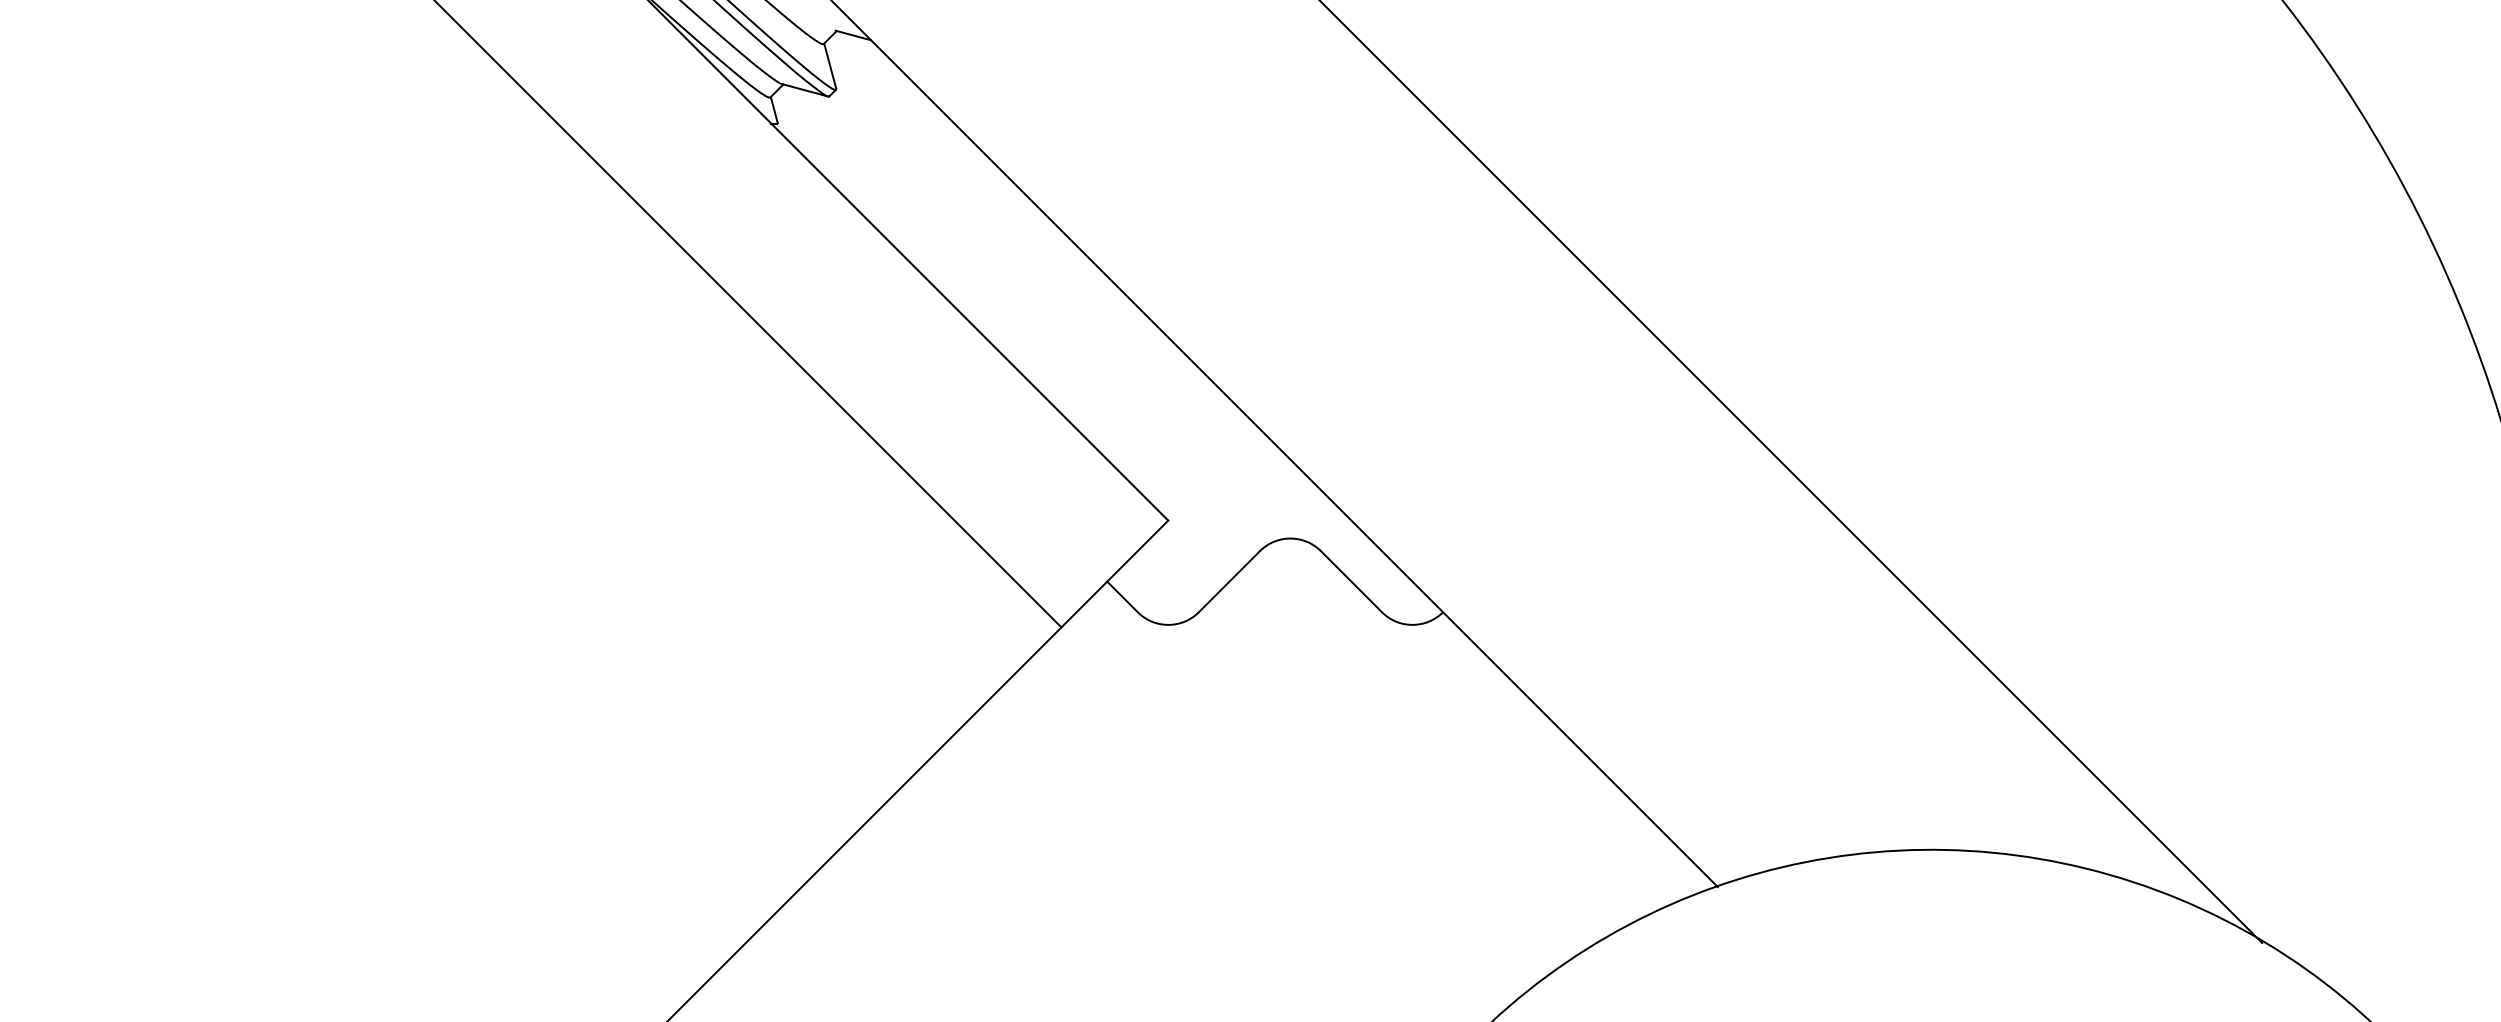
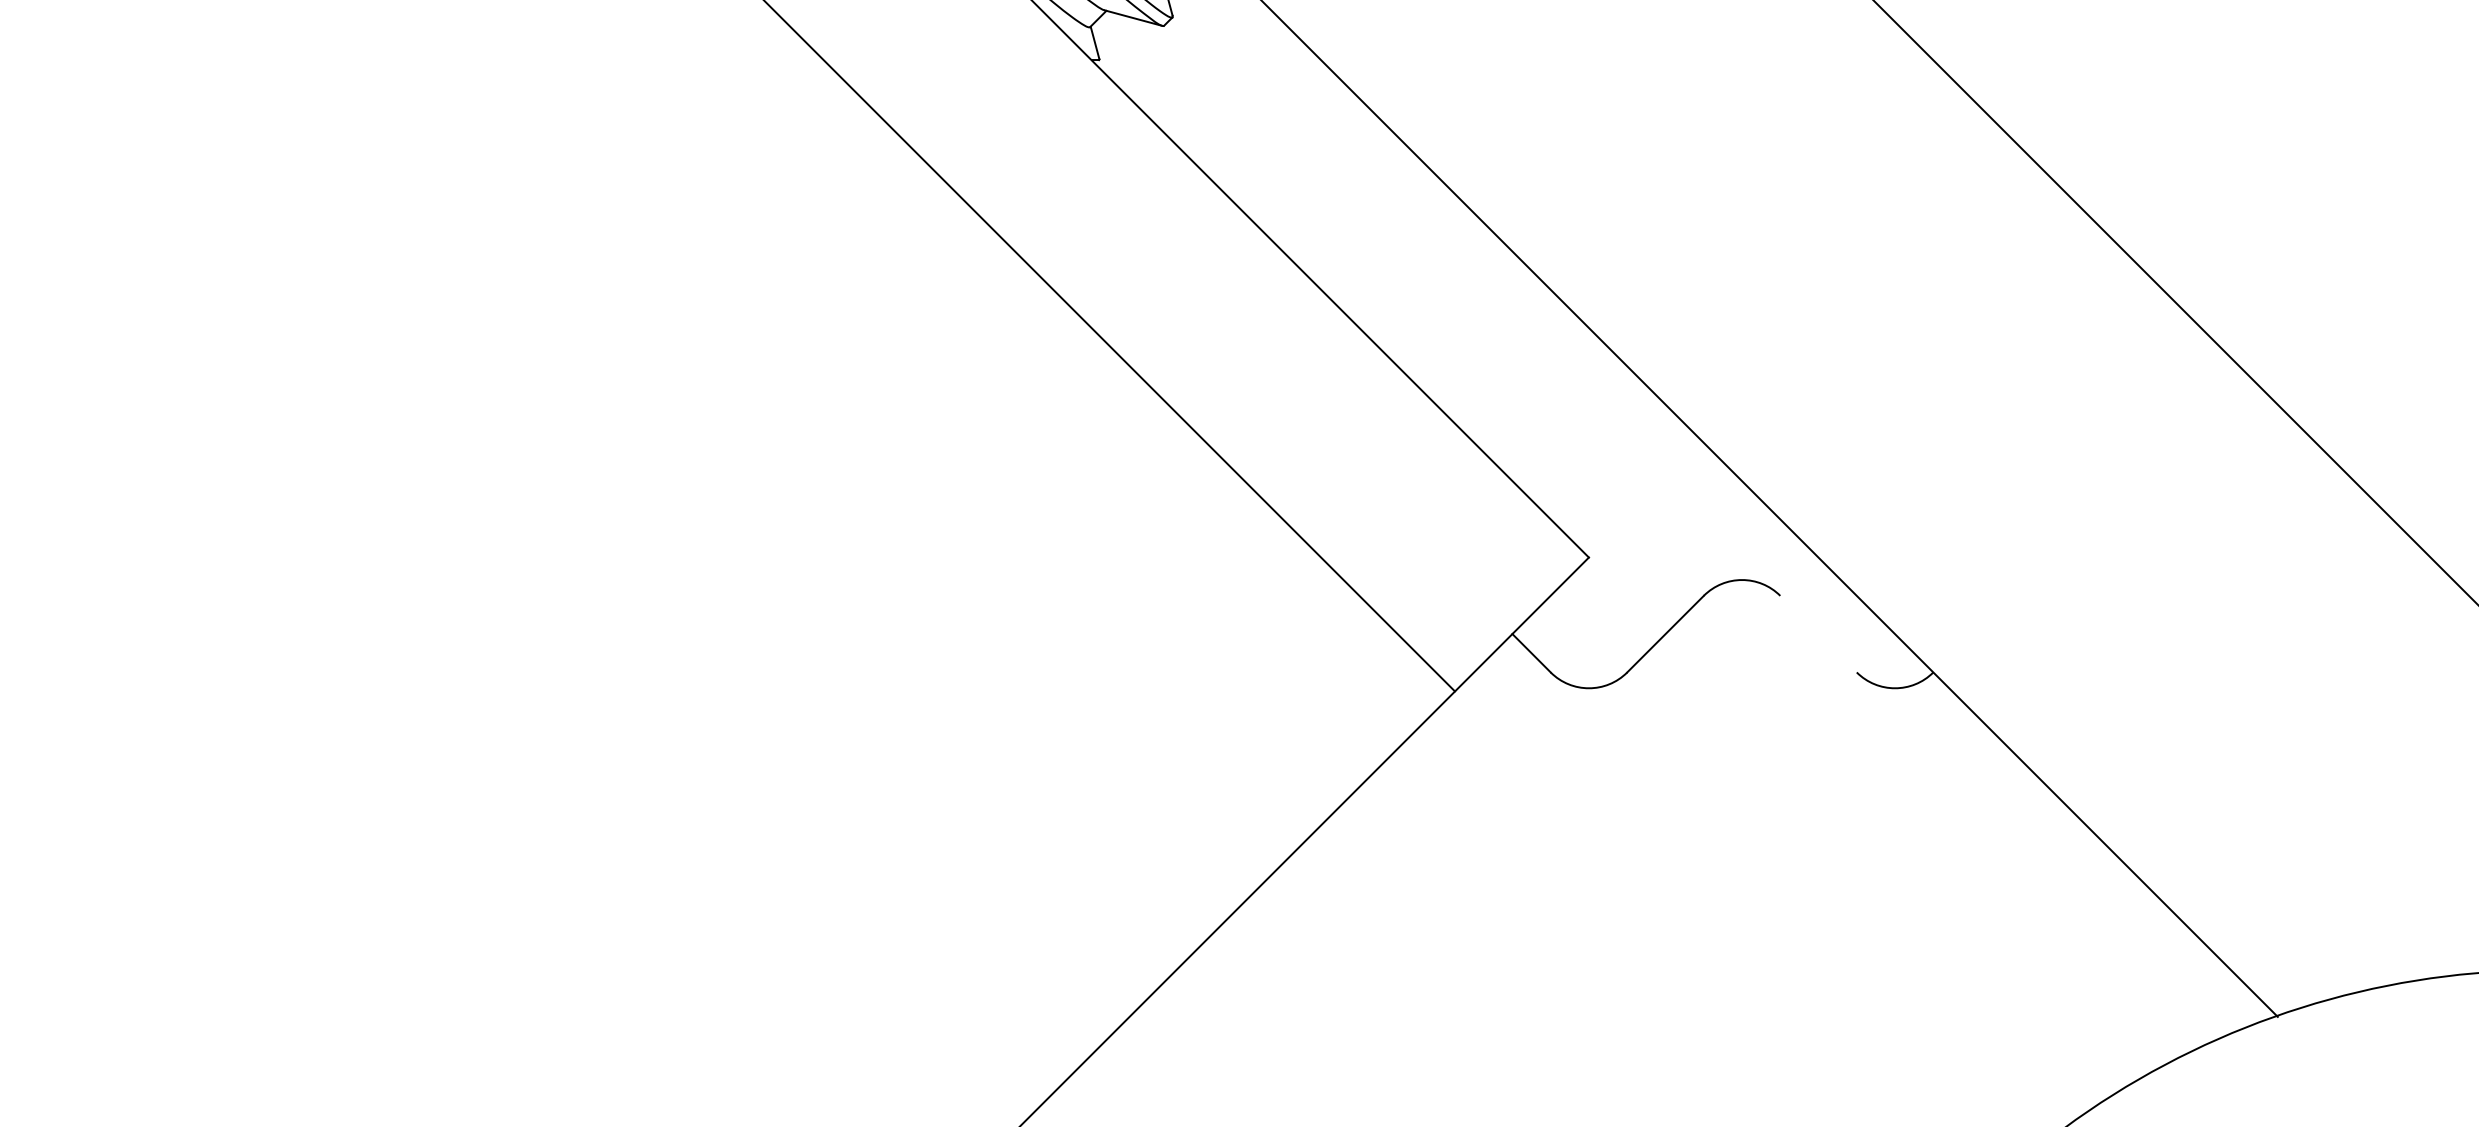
line: (1350, 581) -> (1817, 633), removed

